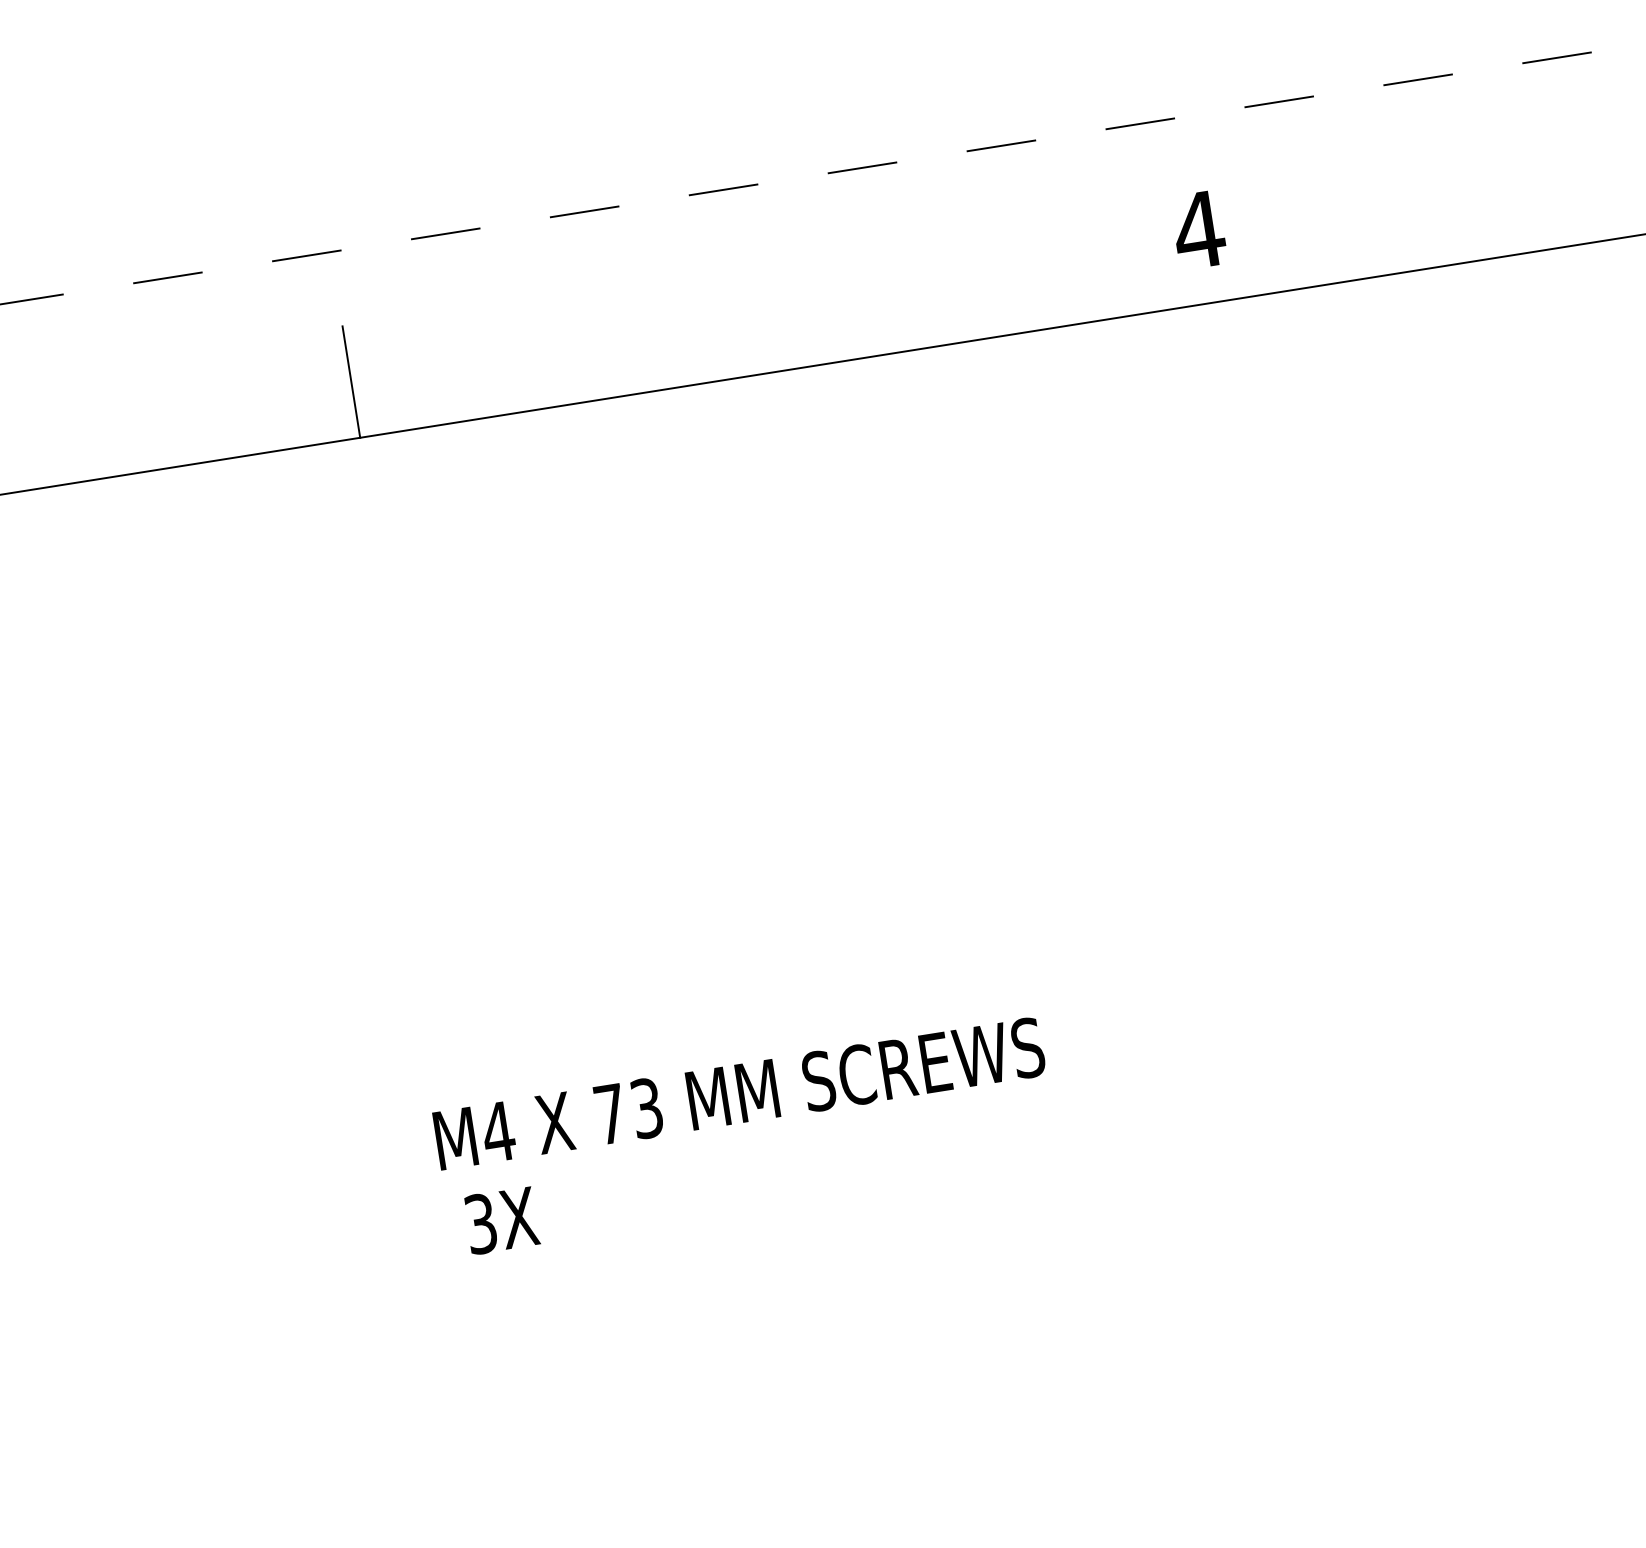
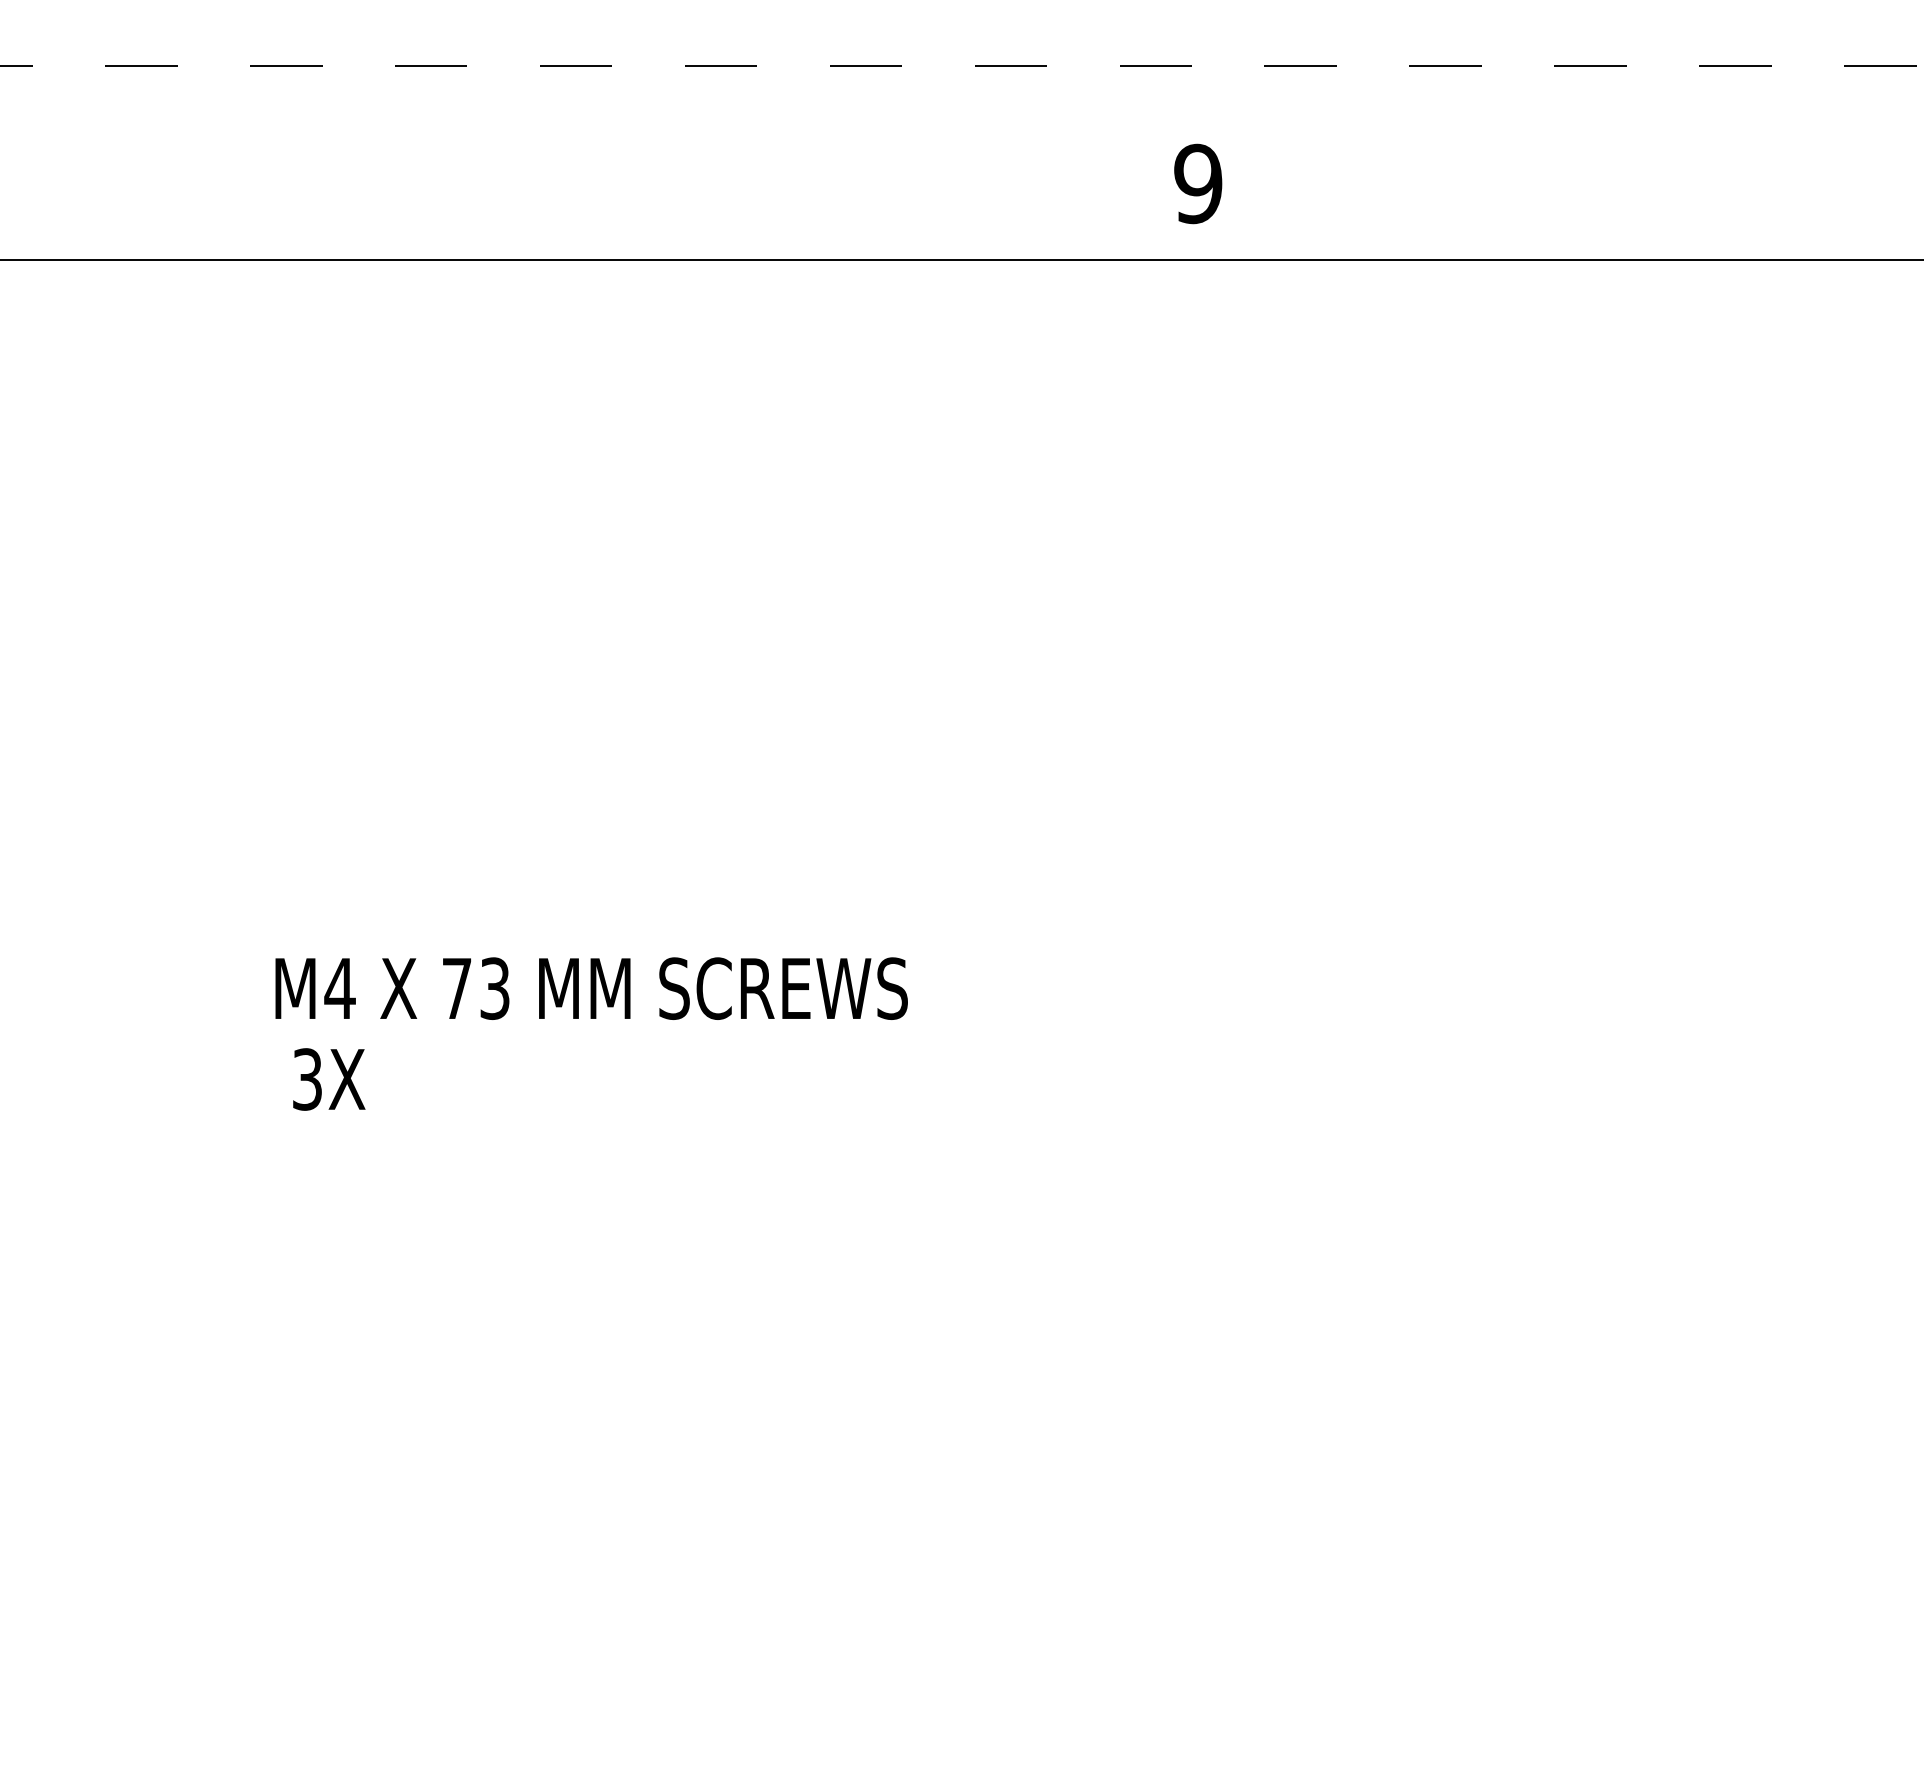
text: (1198, 229) -> (1197, 183), 4 -> 9
line: (351, 381) -> (311, 201), removed

